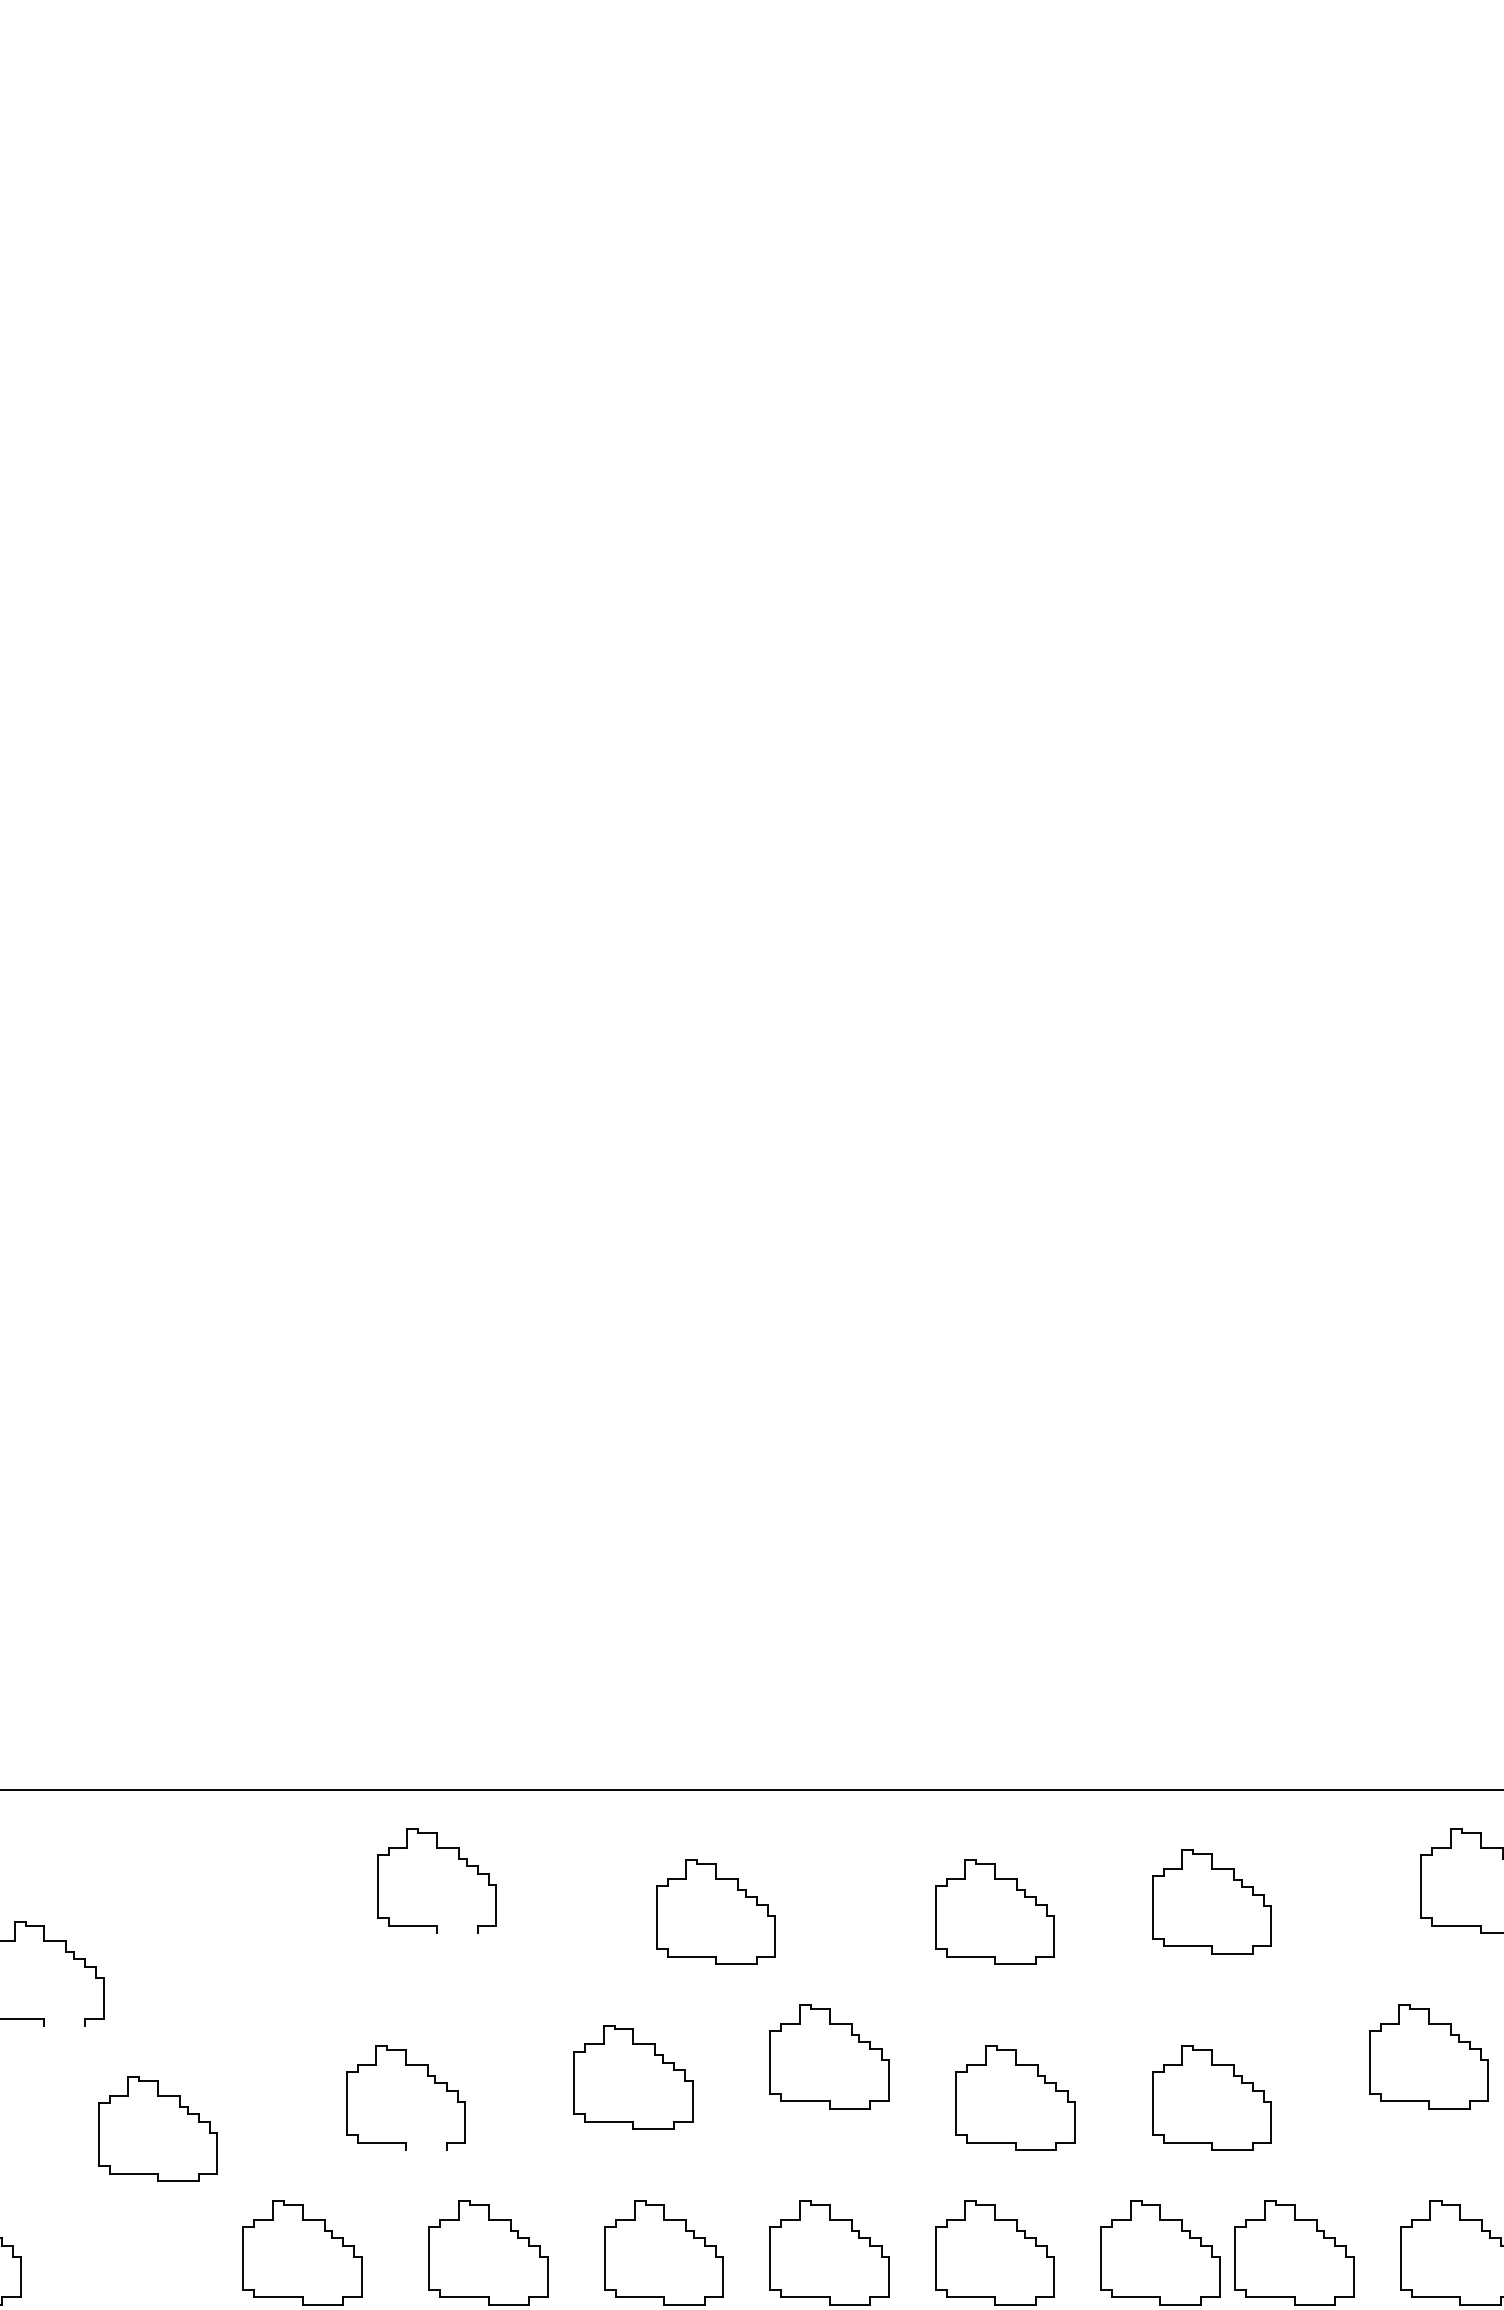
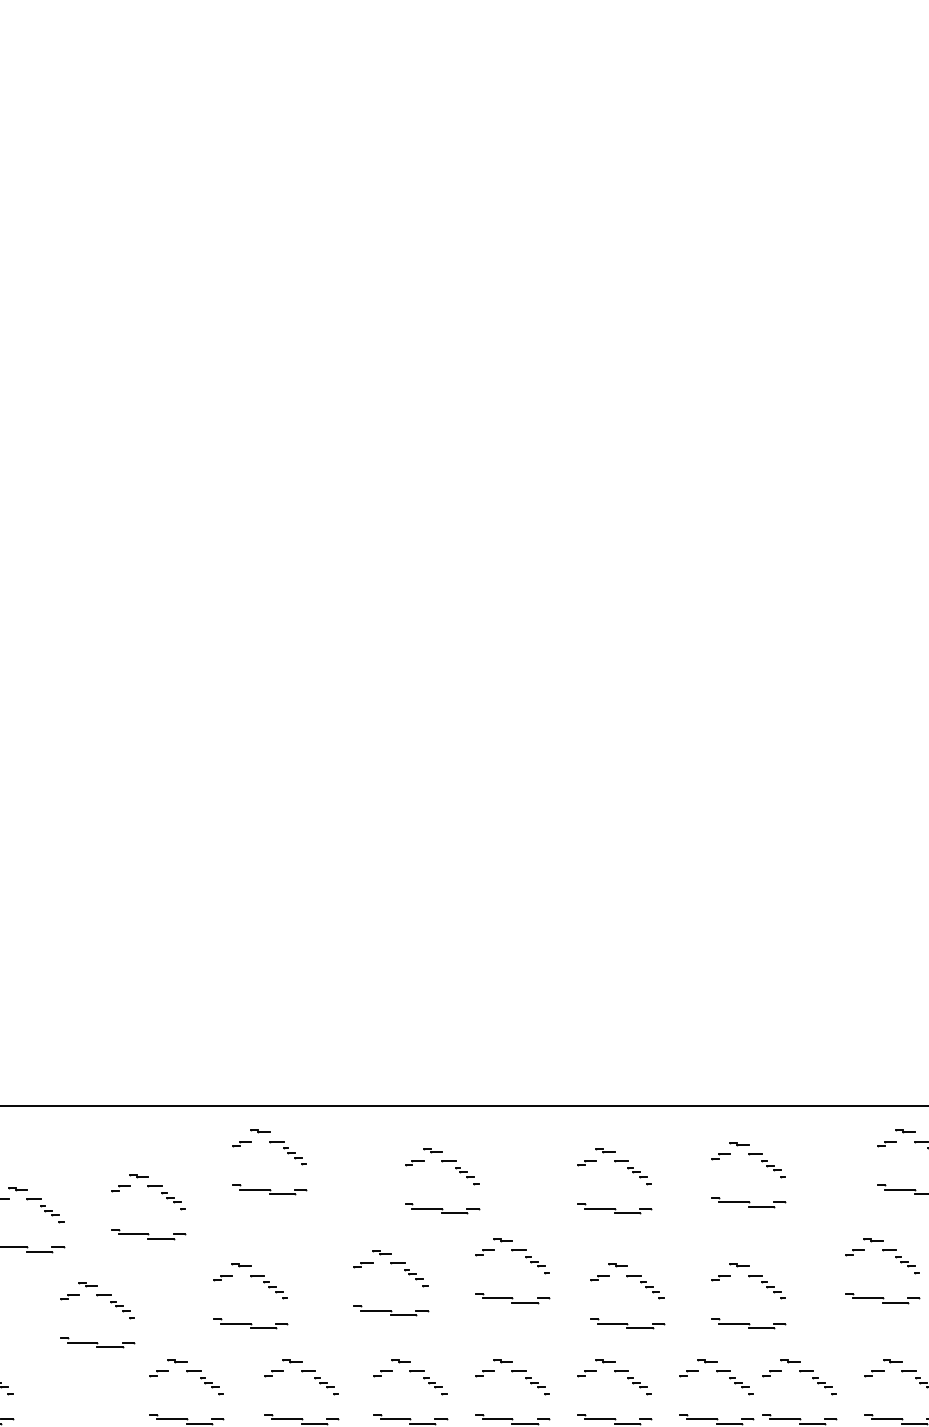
part: (261, 1931) -> (161, 1193), added
line: (457, 1933) -> (282, 1194), added
line: (64, 2025) -> (39, 1251), added
line: (425, 2150) -> (262, 1328), added

